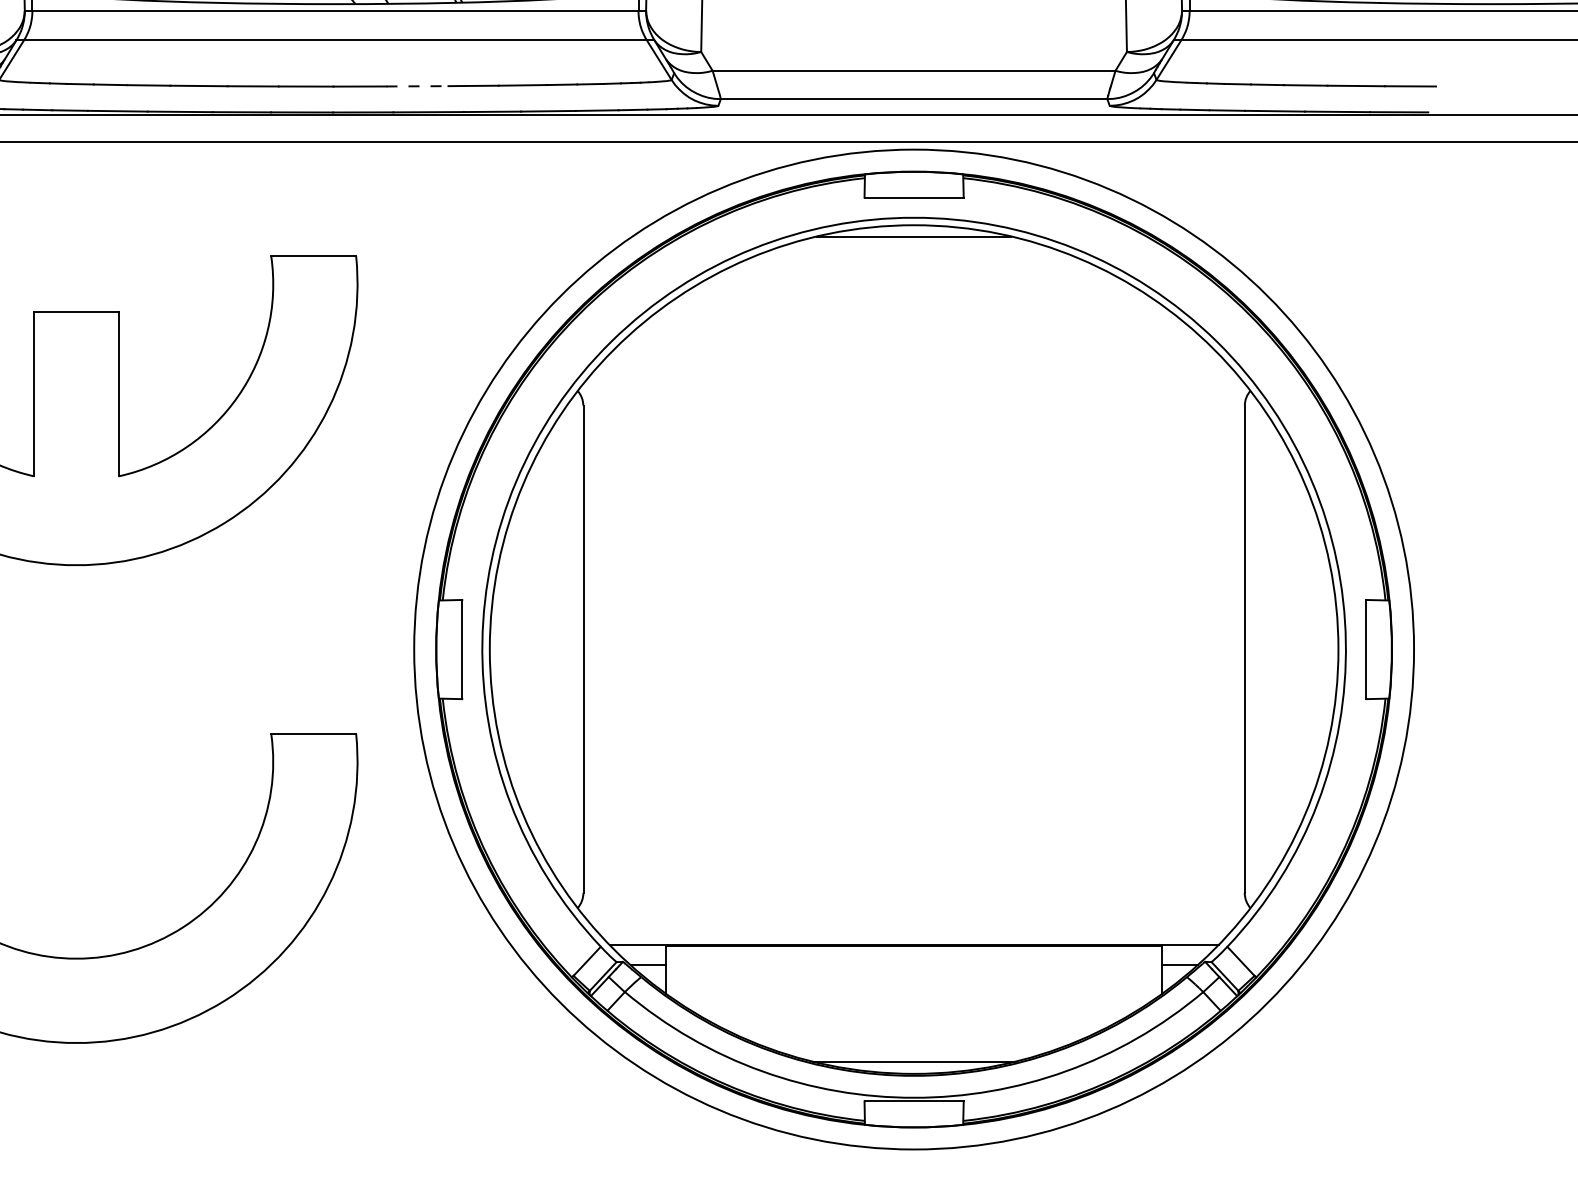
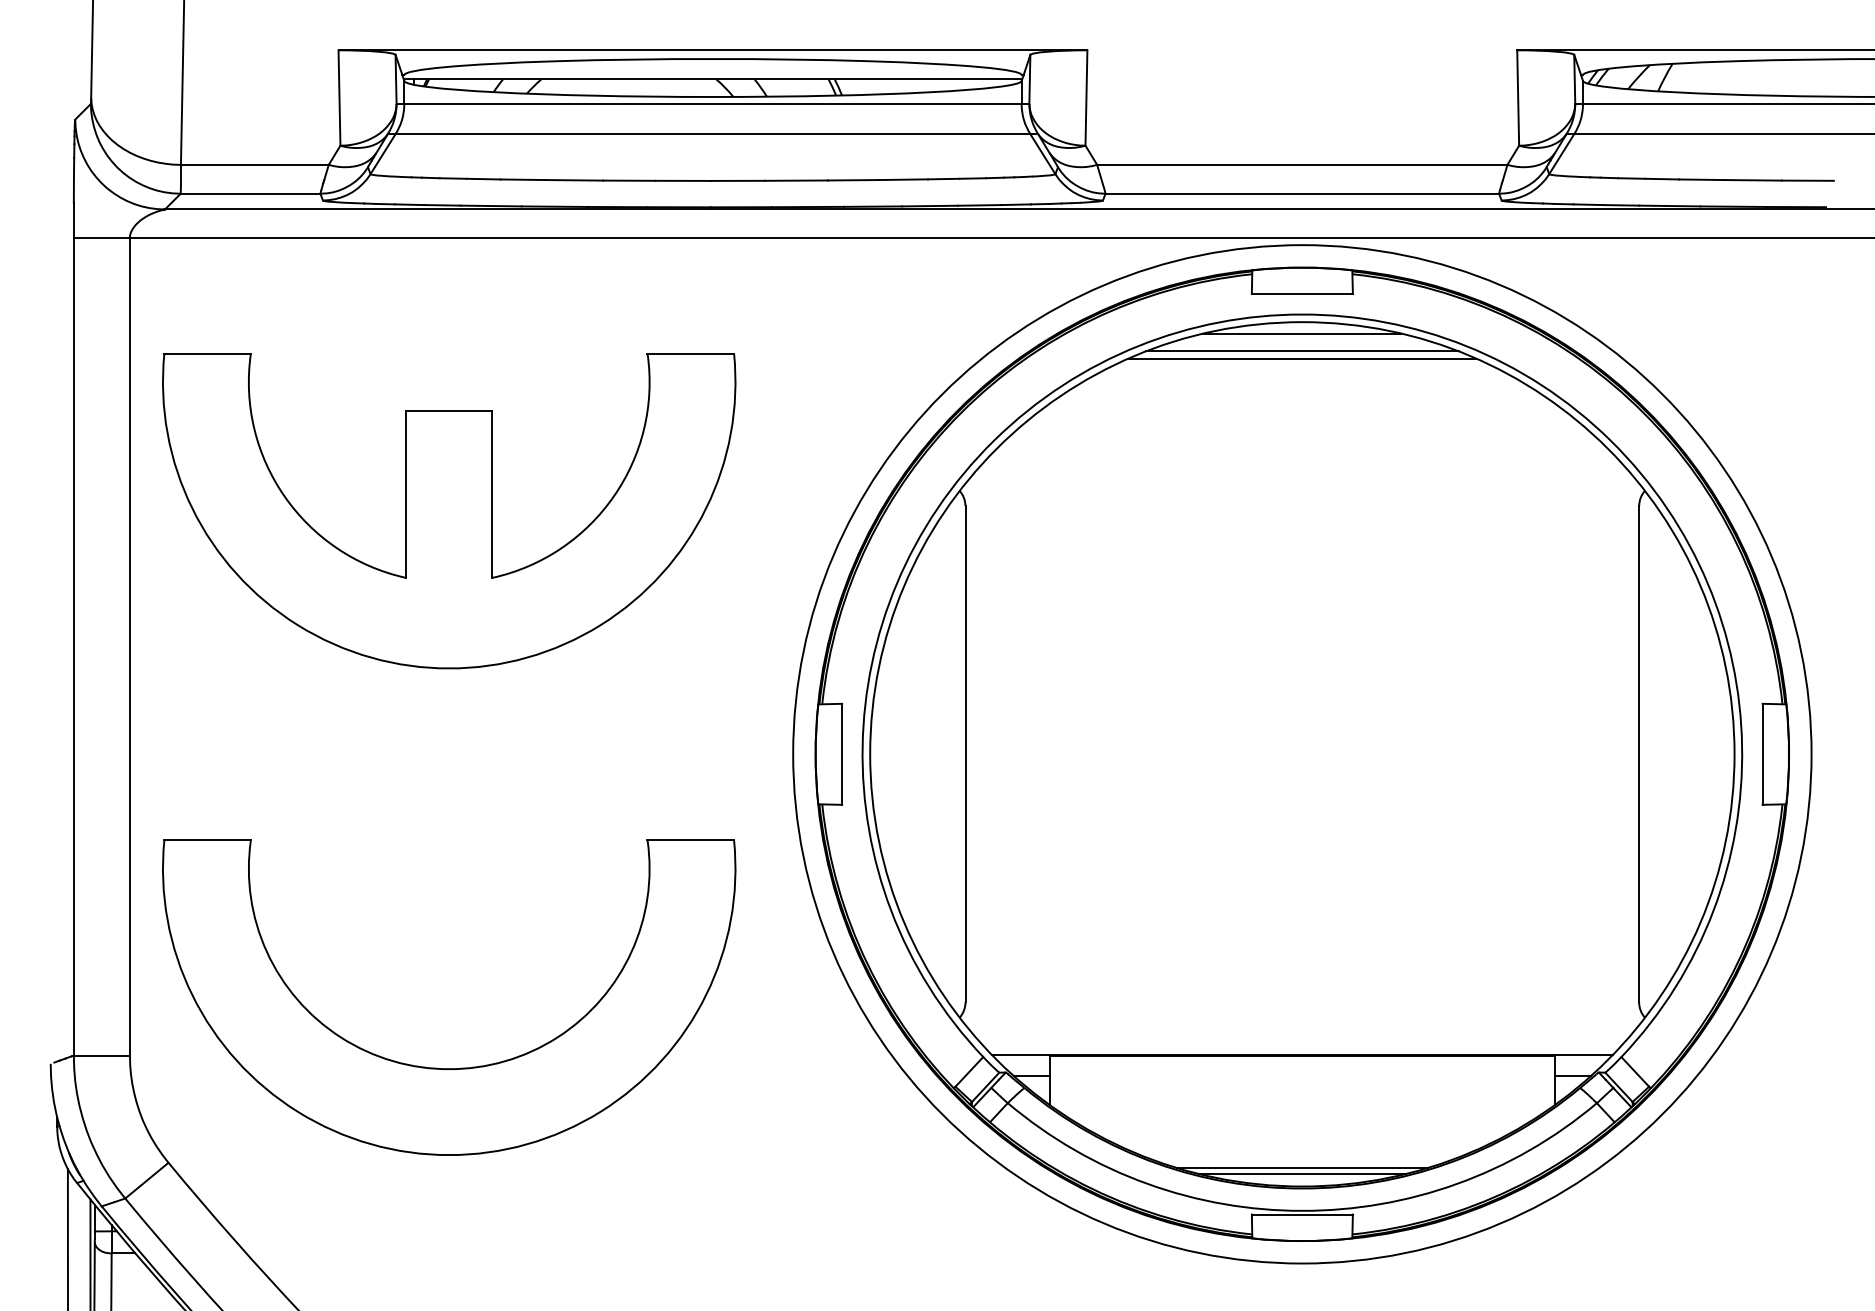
line: (417, 86) -> (796, 180), dashed -> solid
line: (914, 254) -> (1302, 351), added
line: (913, 260) -> (1301, 358), added
line: (913, 1055) -> (1301, 1167), added

